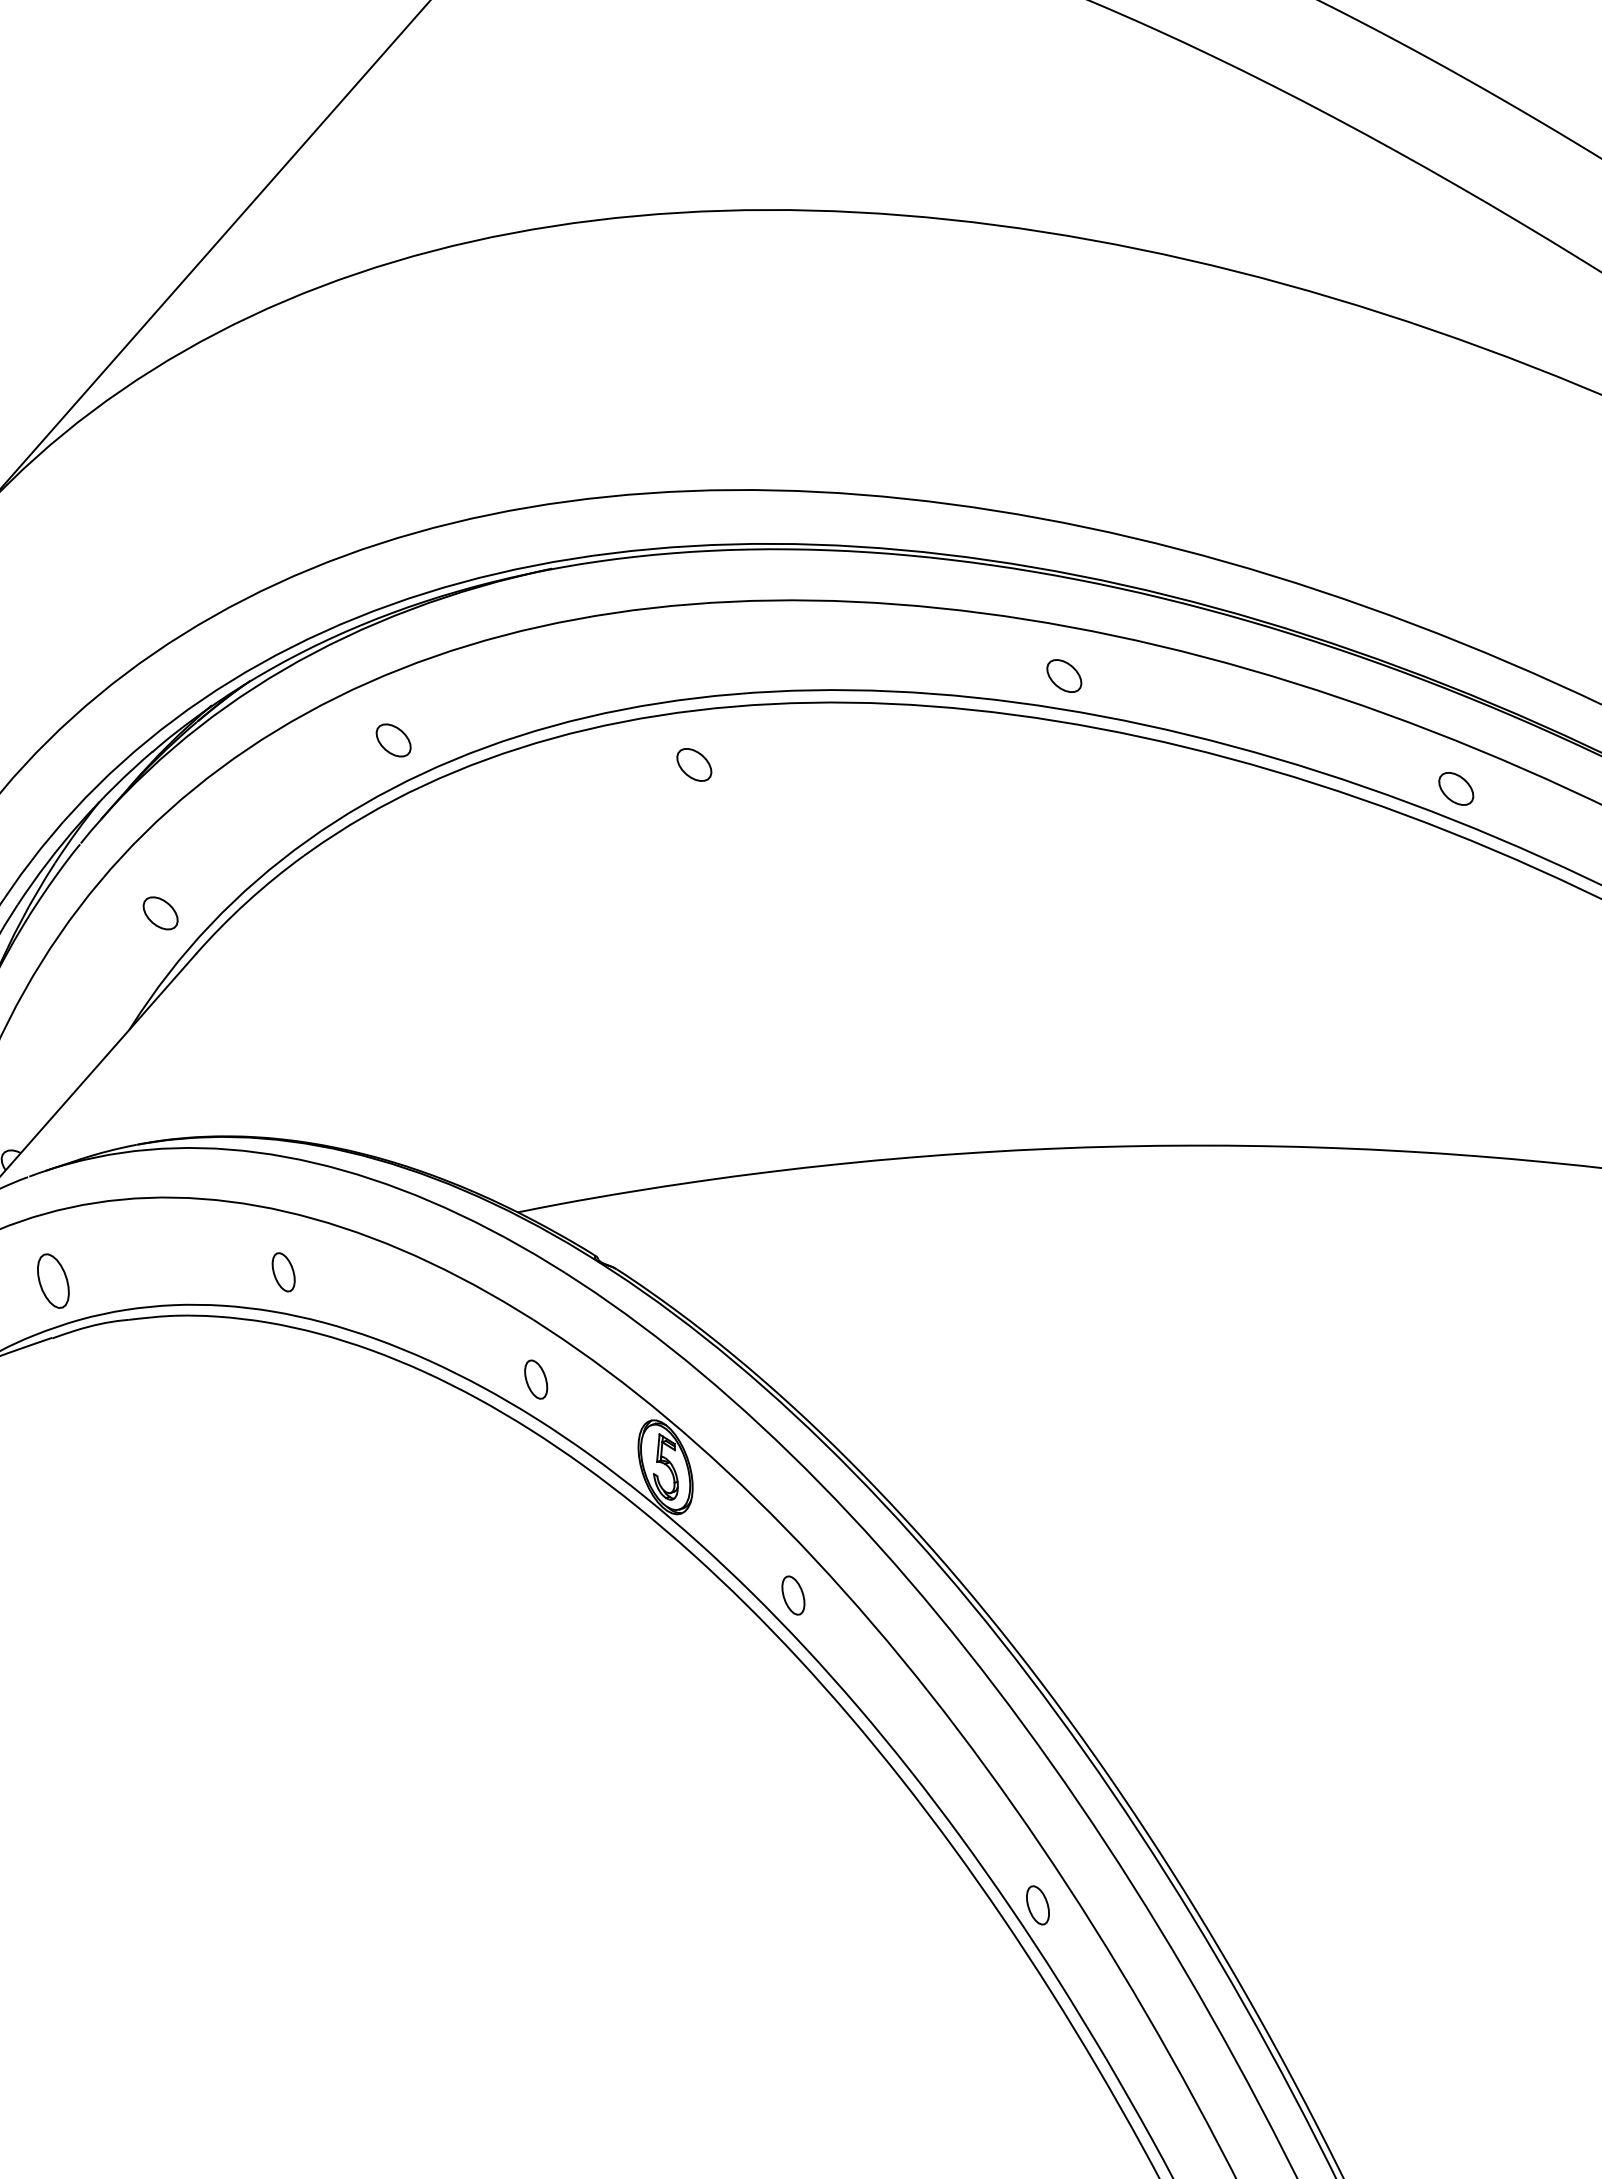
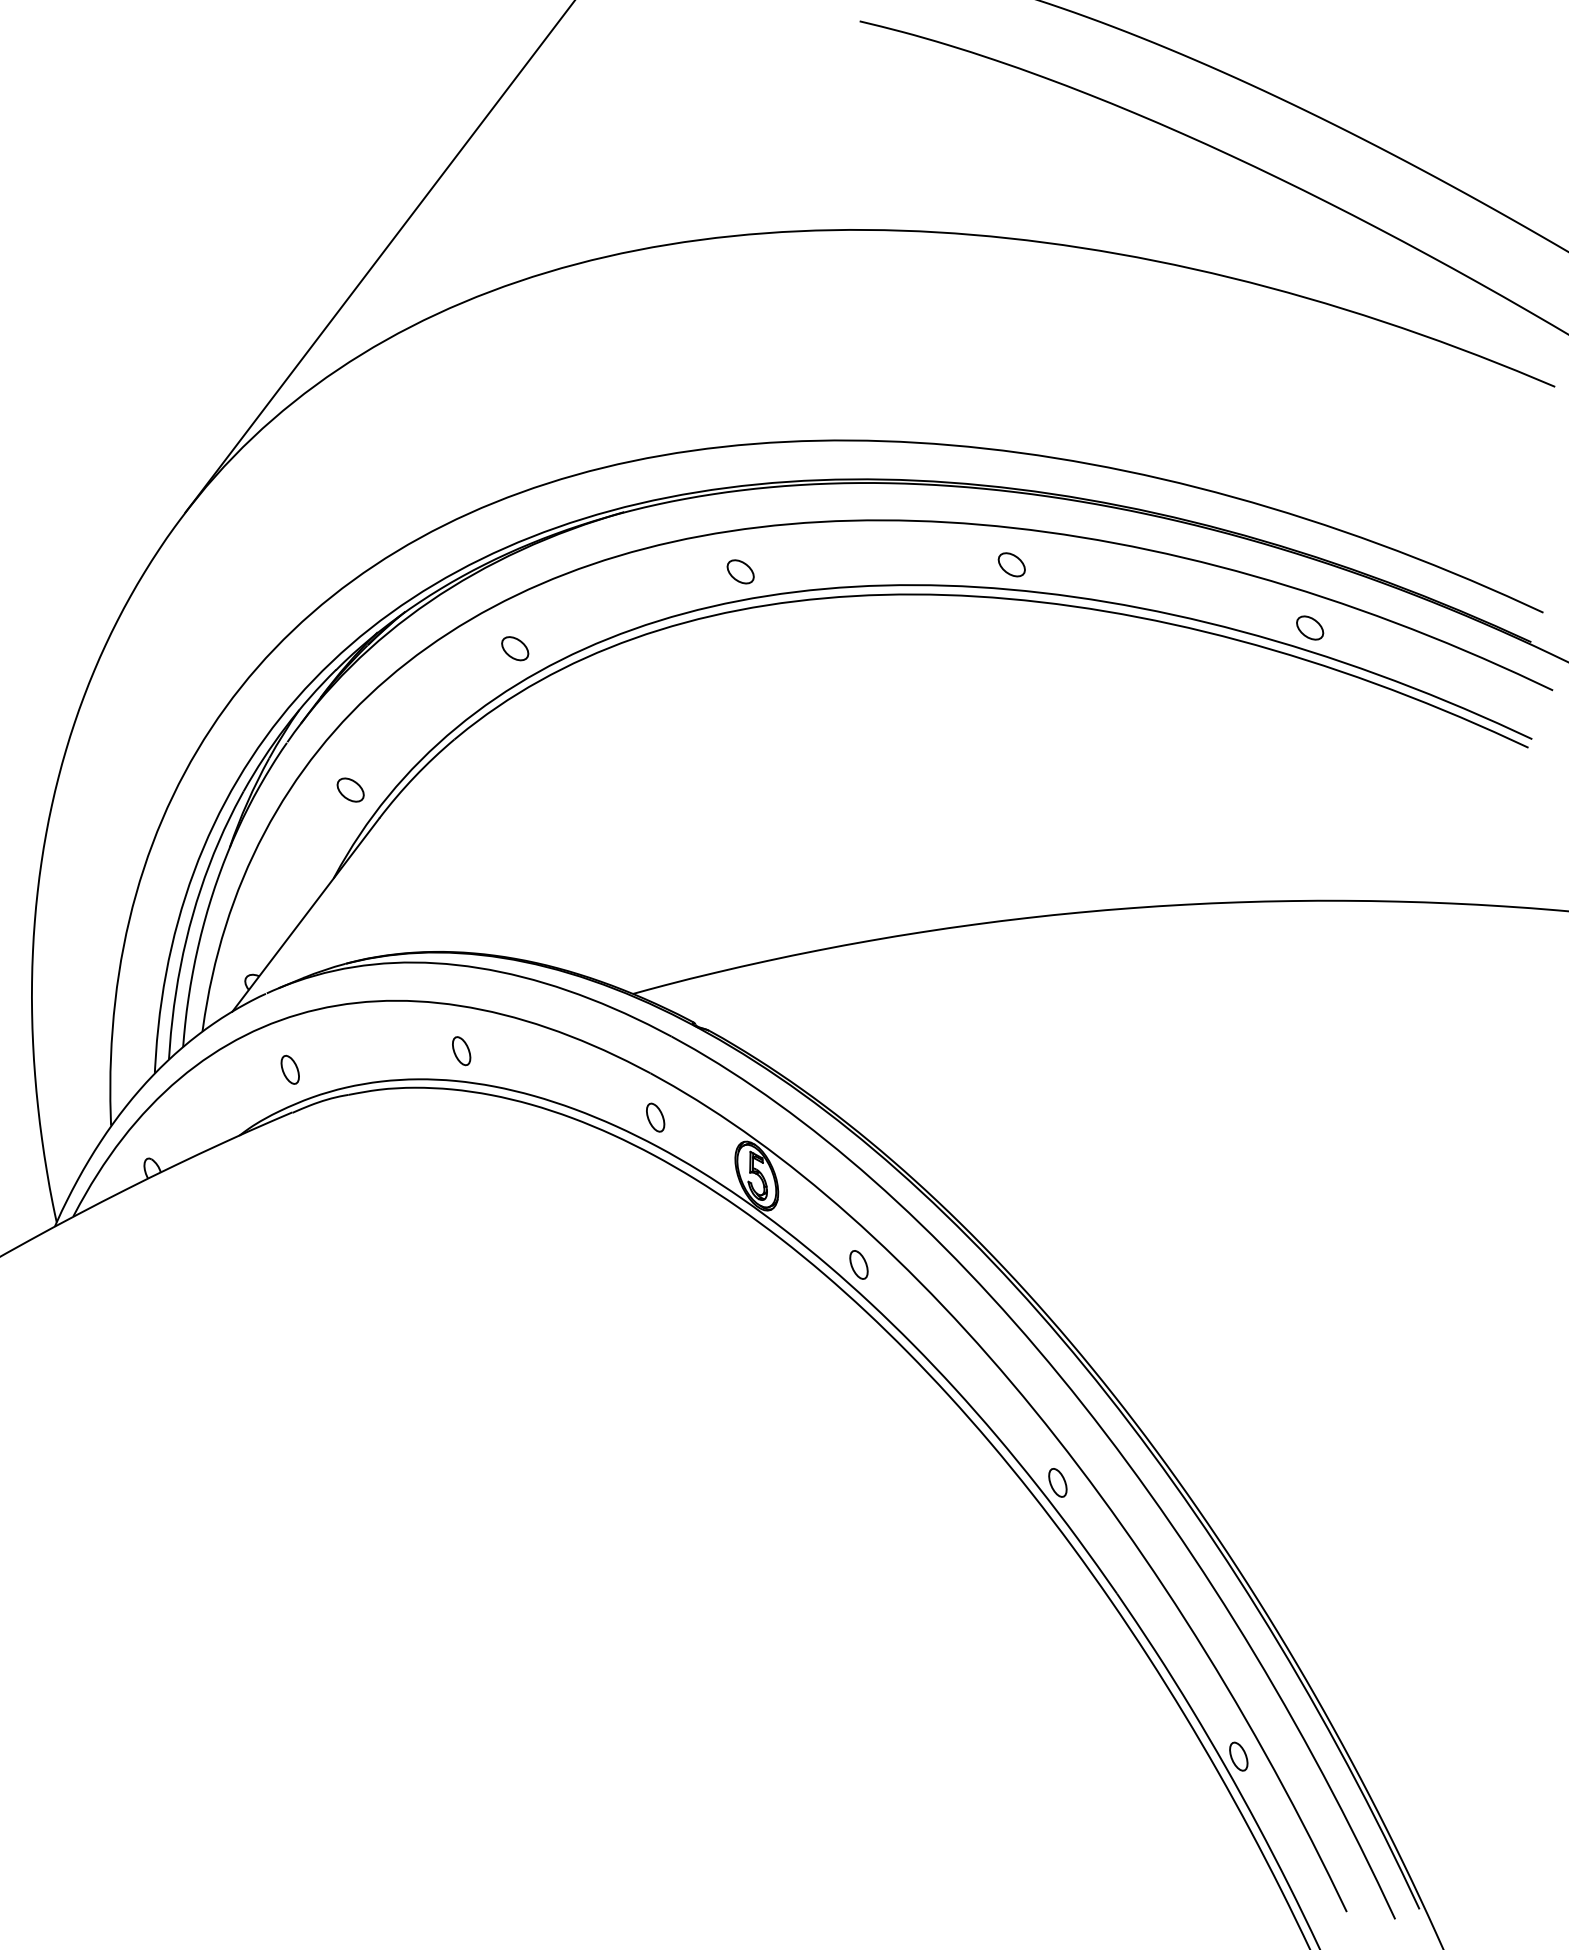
part: (694, 764) -> (740, 571), moved
part: (52, 1280) -> (289, 1069), size x0.71

